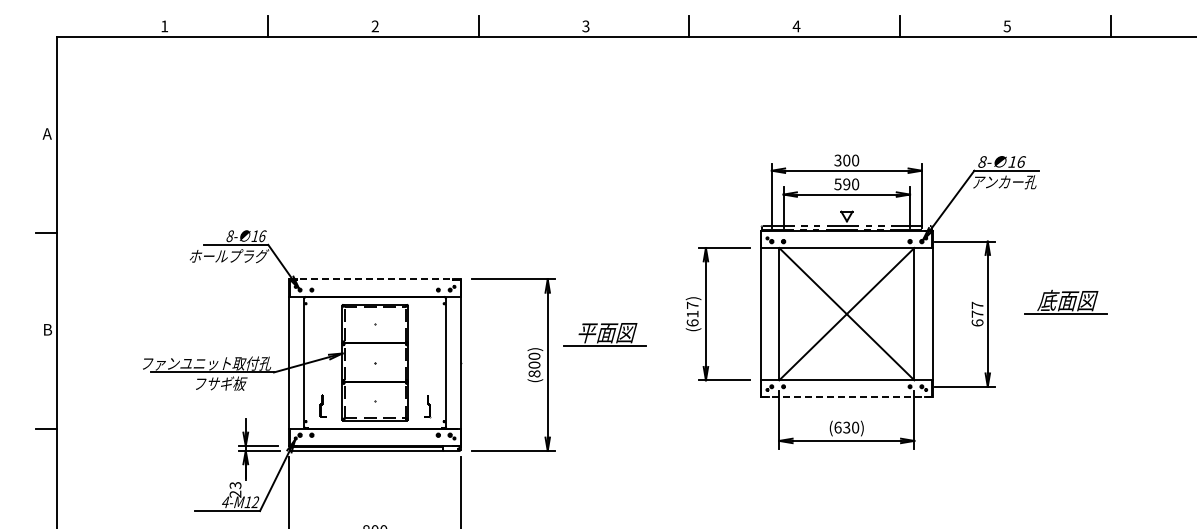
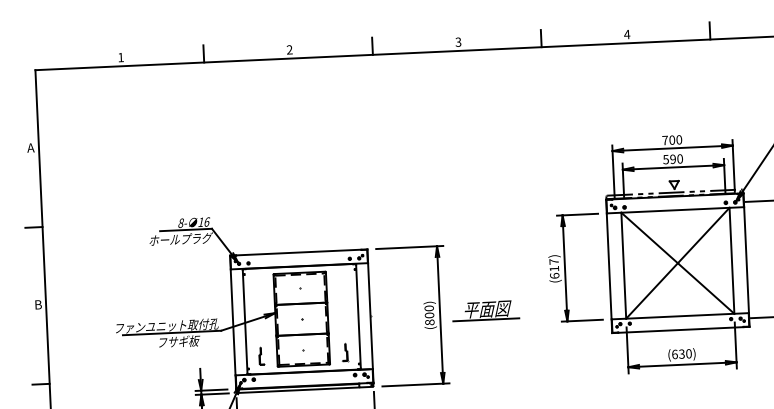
text: (837, 160) -> (664, 140), 300 -> 700
line: (375, 279) -> (299, 252), dashed -> solid
part: (604, 334) -> (485, 310), moved
line: (846, 397) -> (680, 330), dashed -> solid

